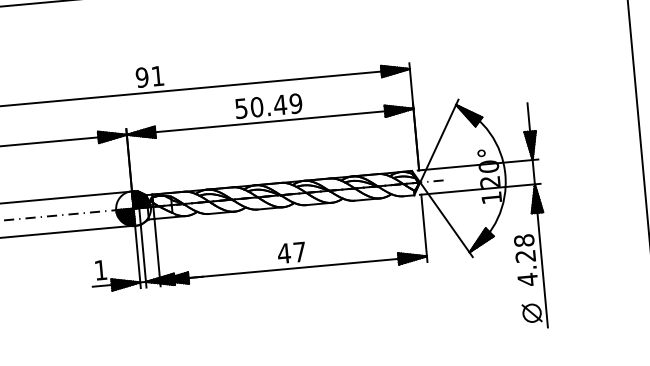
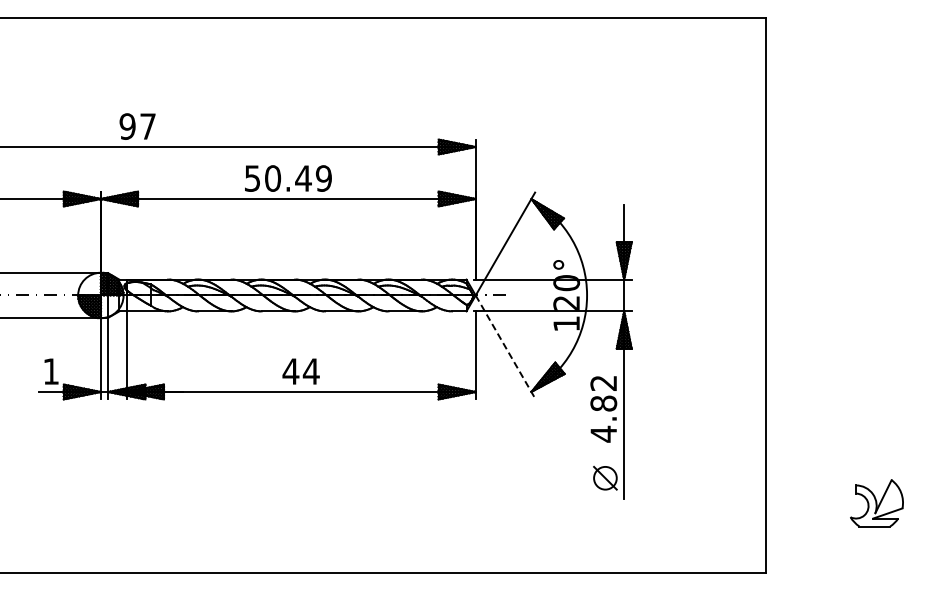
text: (157, 76) -> (147, 126), 91 -> 97
line: (446, 220) -> (505, 347), solid -> dashed
text: (524, 248) -> (603, 393), 4.28 -> 4.82
text: (299, 252) -> (310, 371), 47 -> 44

